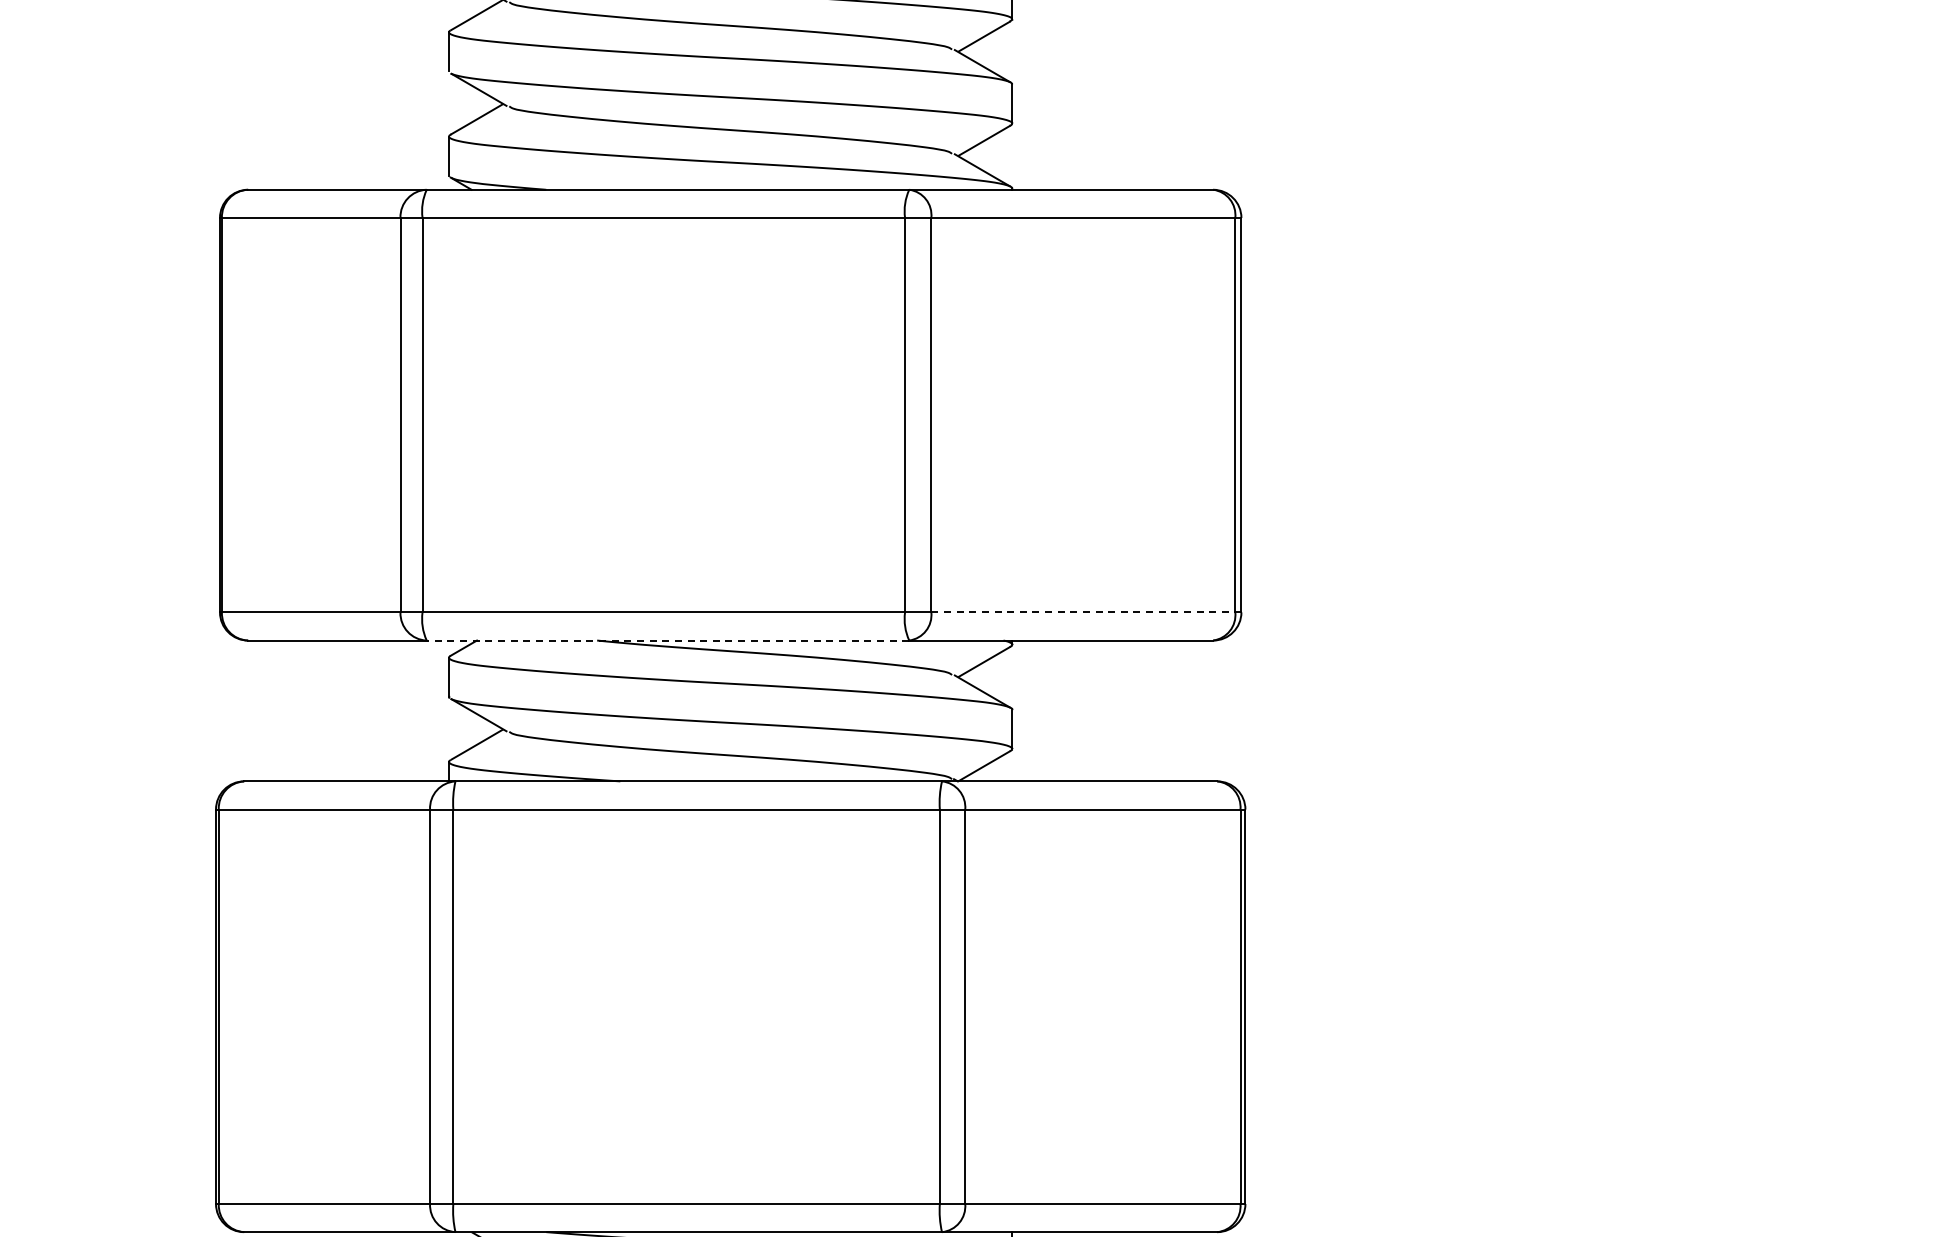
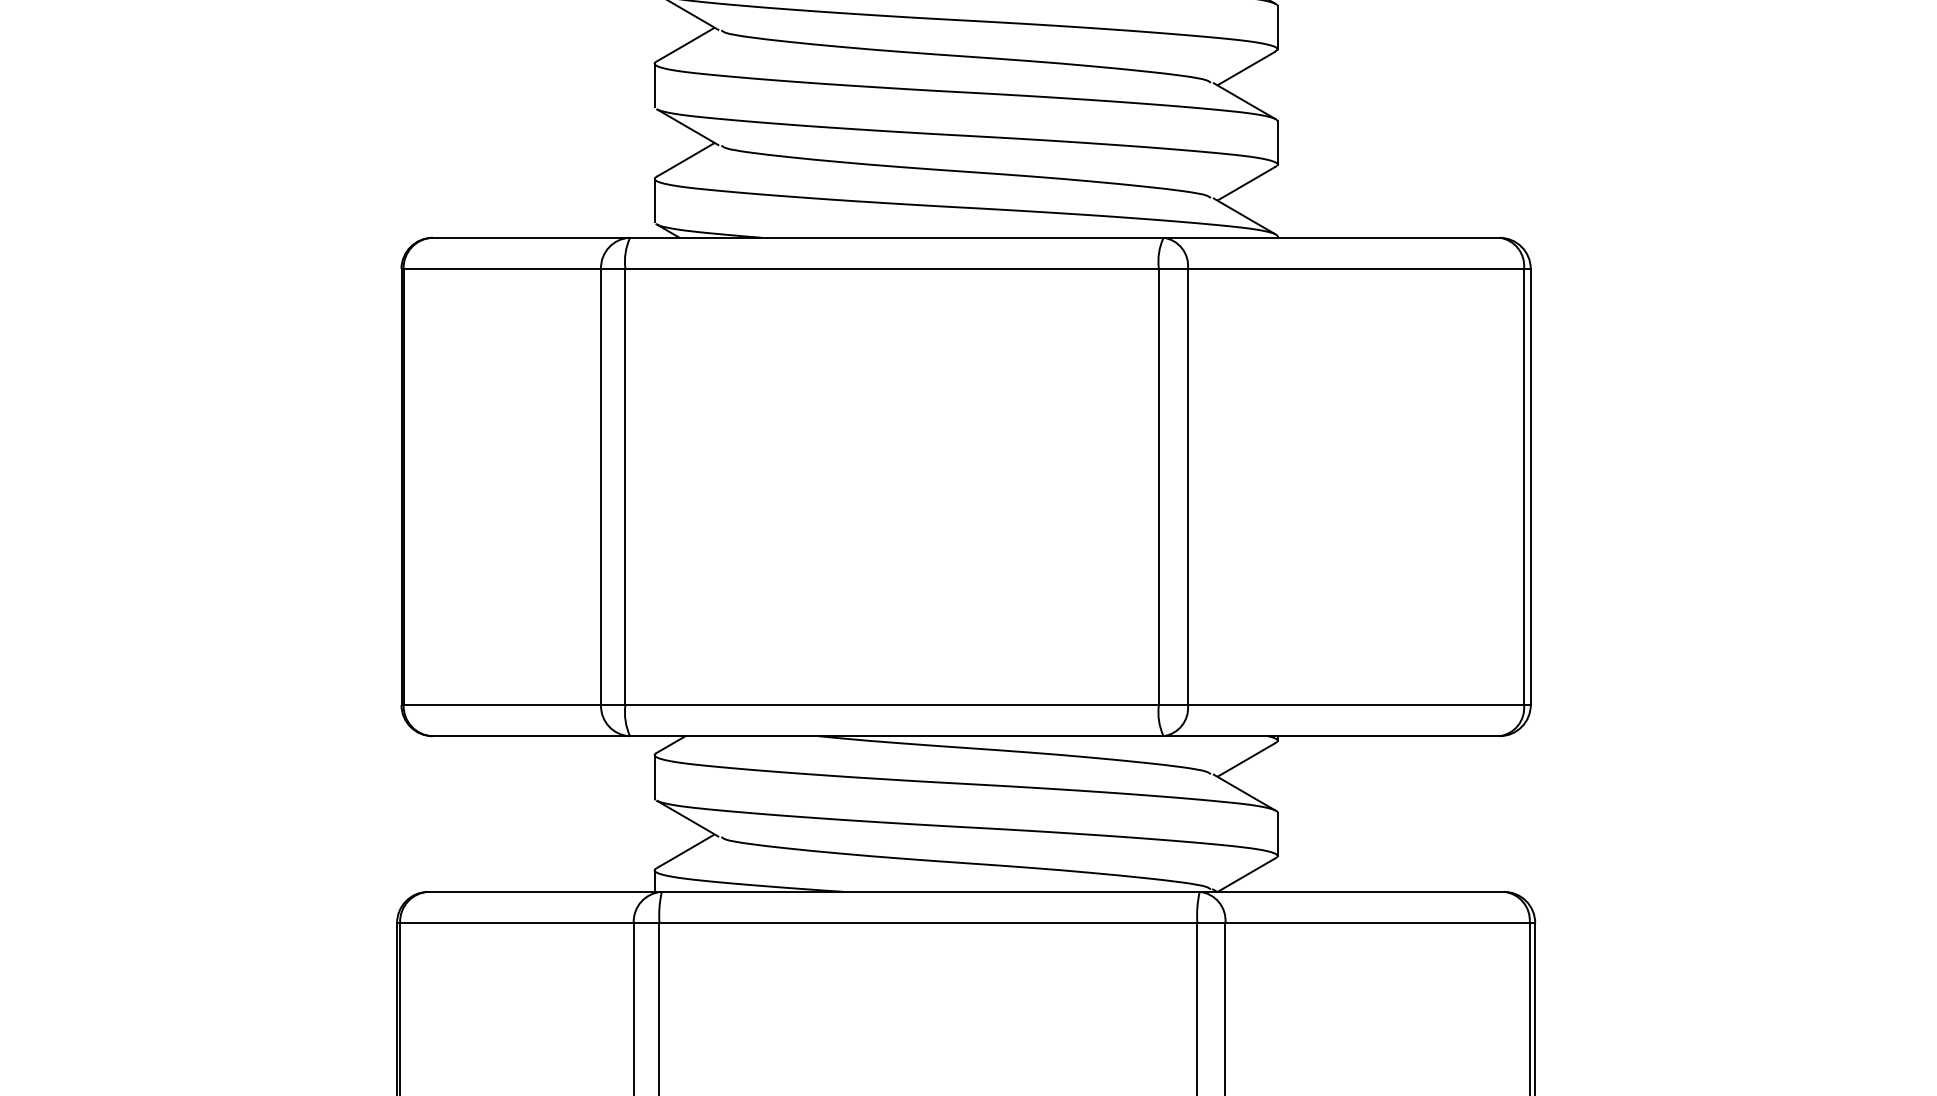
line: (1083, 612) -> (1356, 705), dashed -> solid
line: (667, 640) -> (896, 736), dashed -> solid

